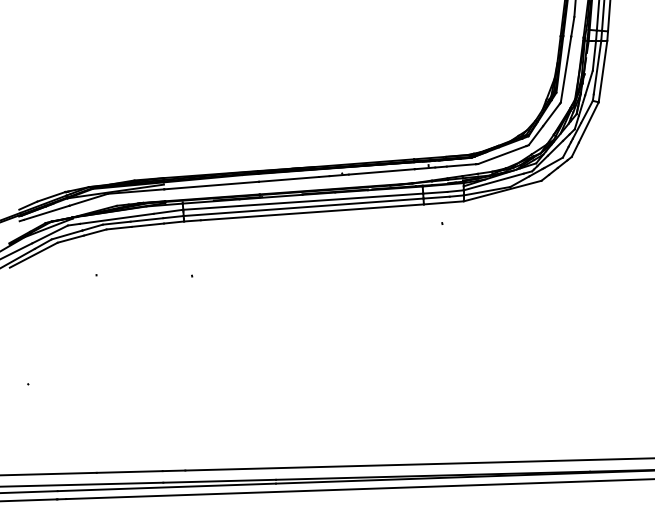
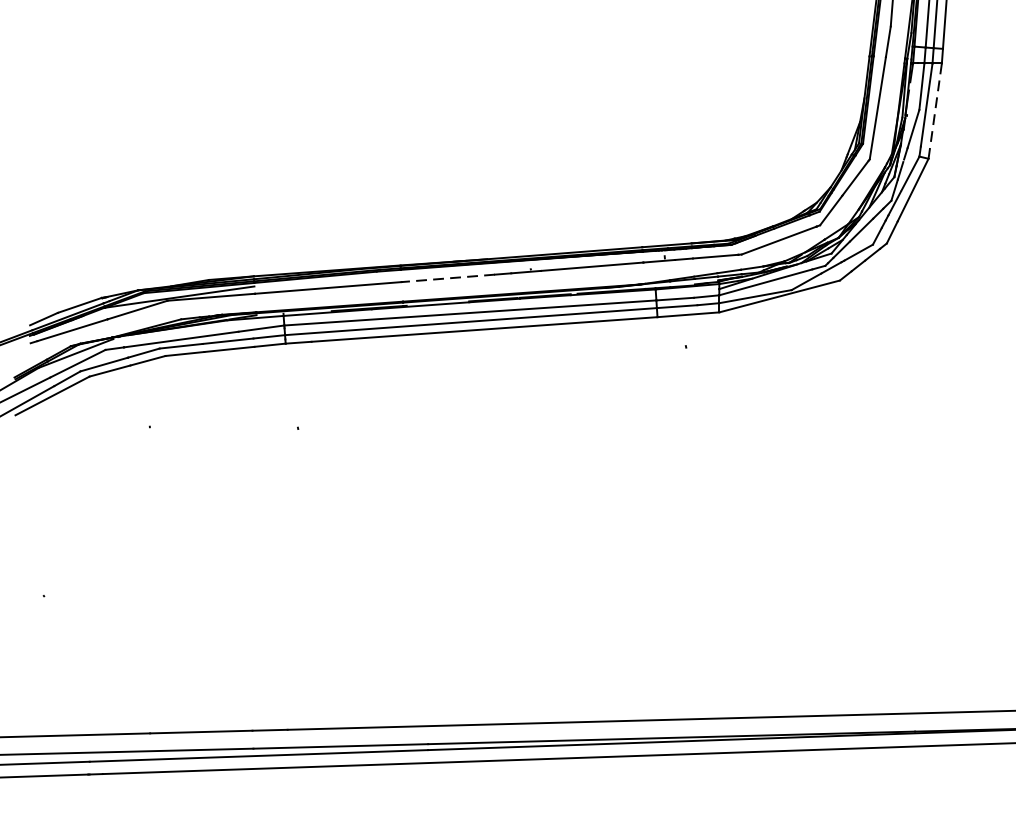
line: (603, 71) -> (935, 111), solid -> dashed
line: (288, 179) -> (447, 278), solid -> dashed

